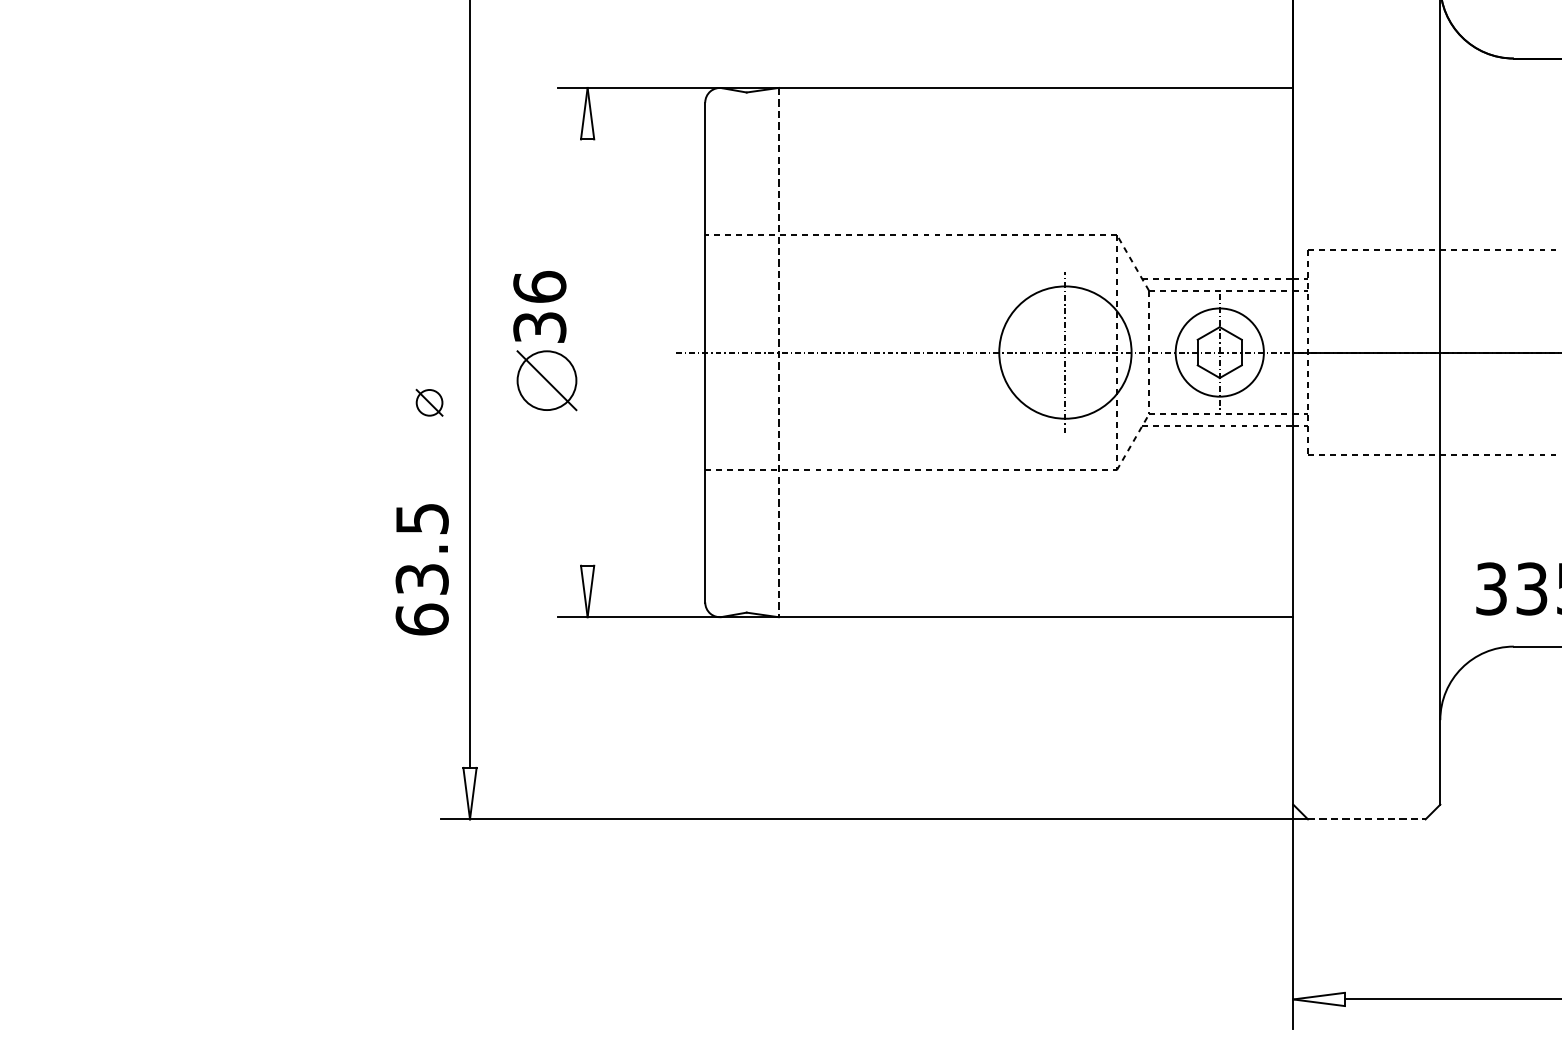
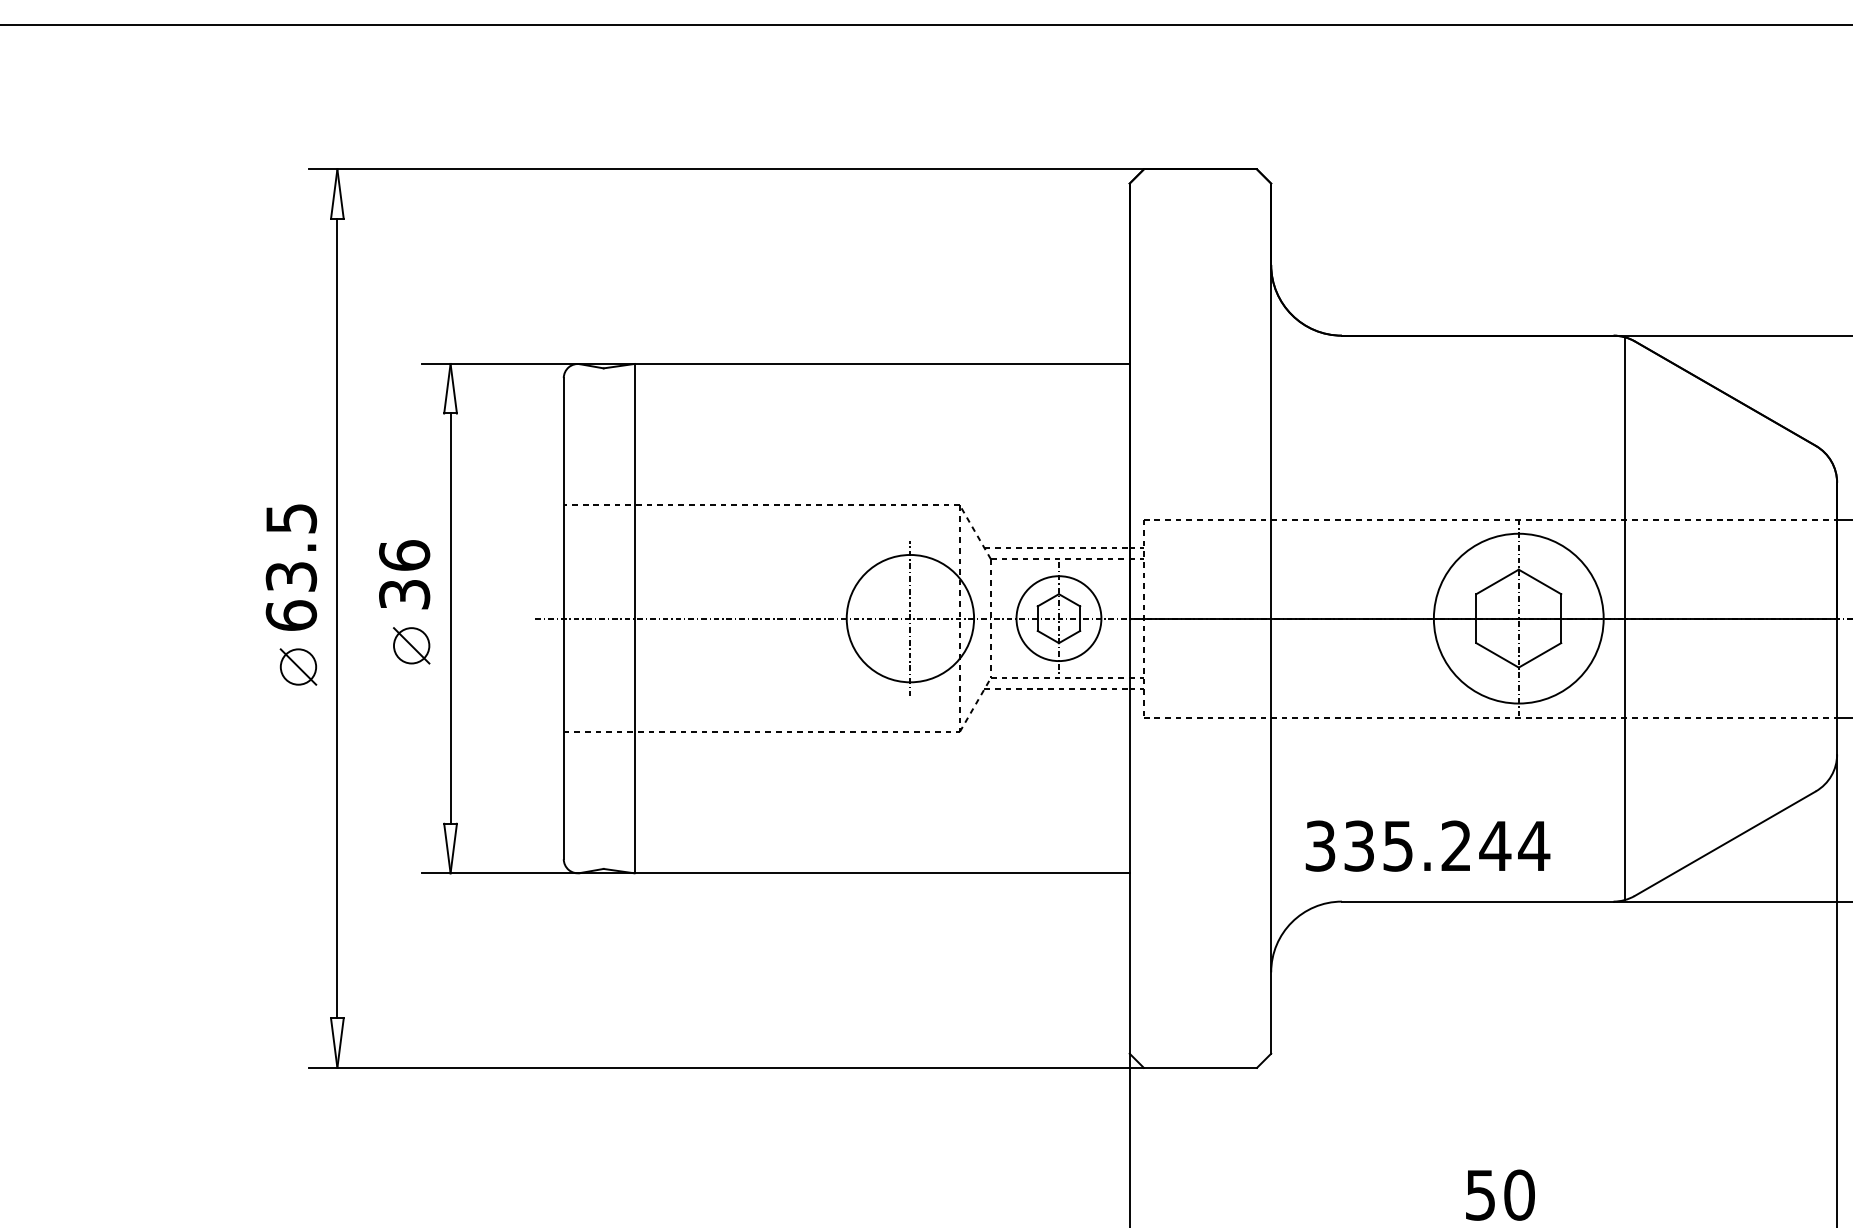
line: (587, 352) -> (450, 618), added
line: (778, 352) -> (634, 618), dashed -> solid
part: (547, 380) -> (411, 645), size x0.62
part: (429, 402) -> (298, 666), size x1.43
text: (422, 569) -> (291, 567), moved
line: (1366, 818) -> (1200, 1067), dashed -> solid

